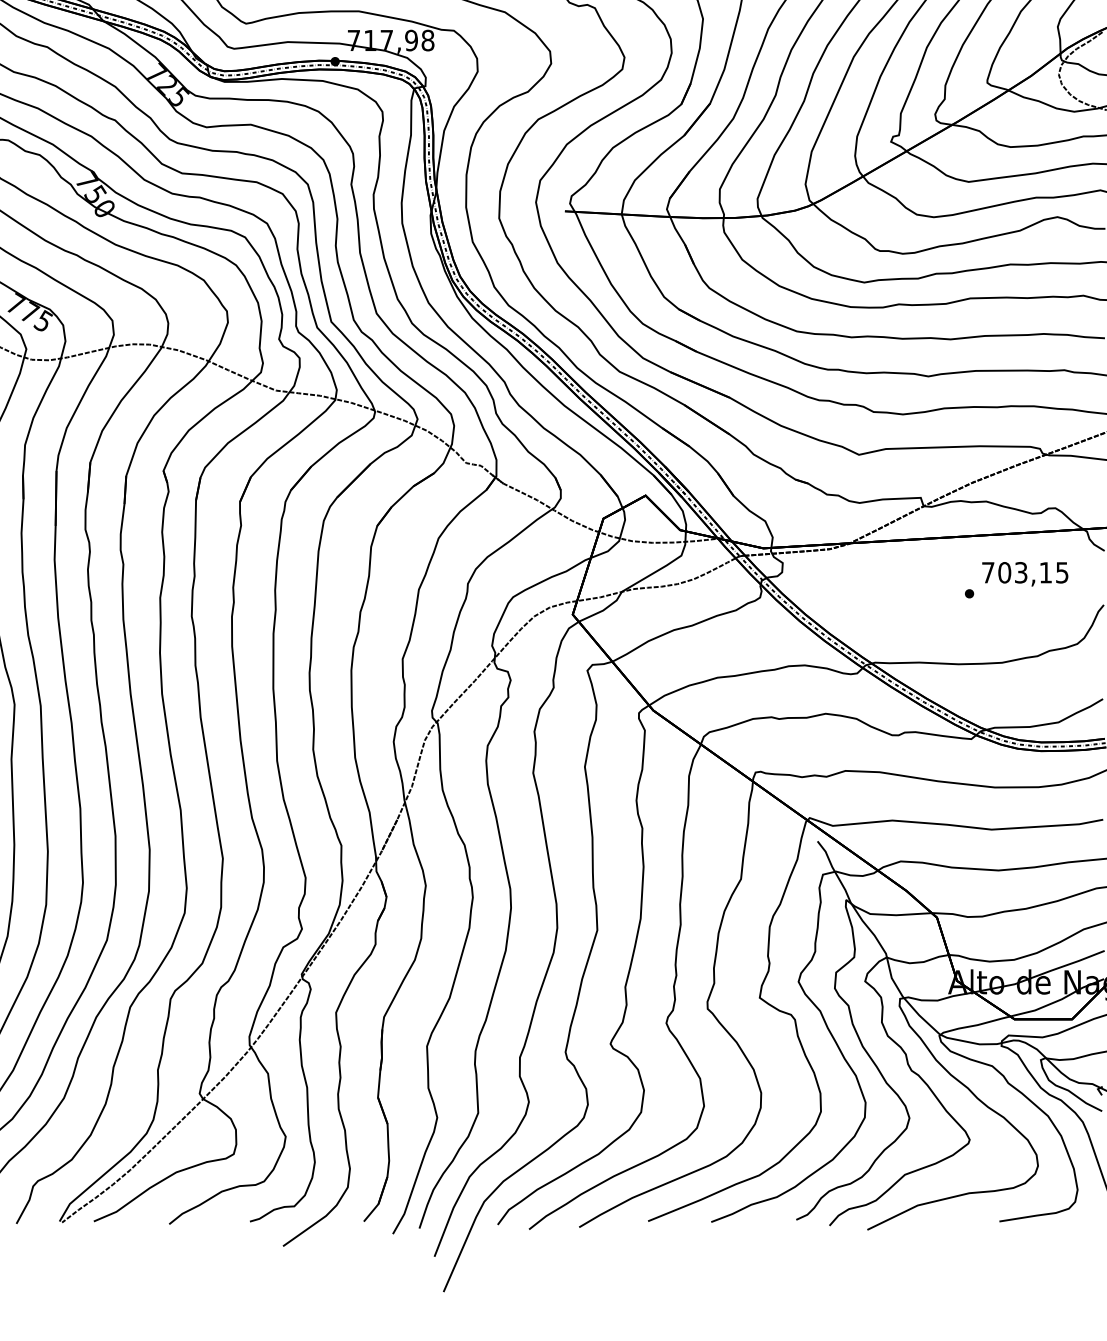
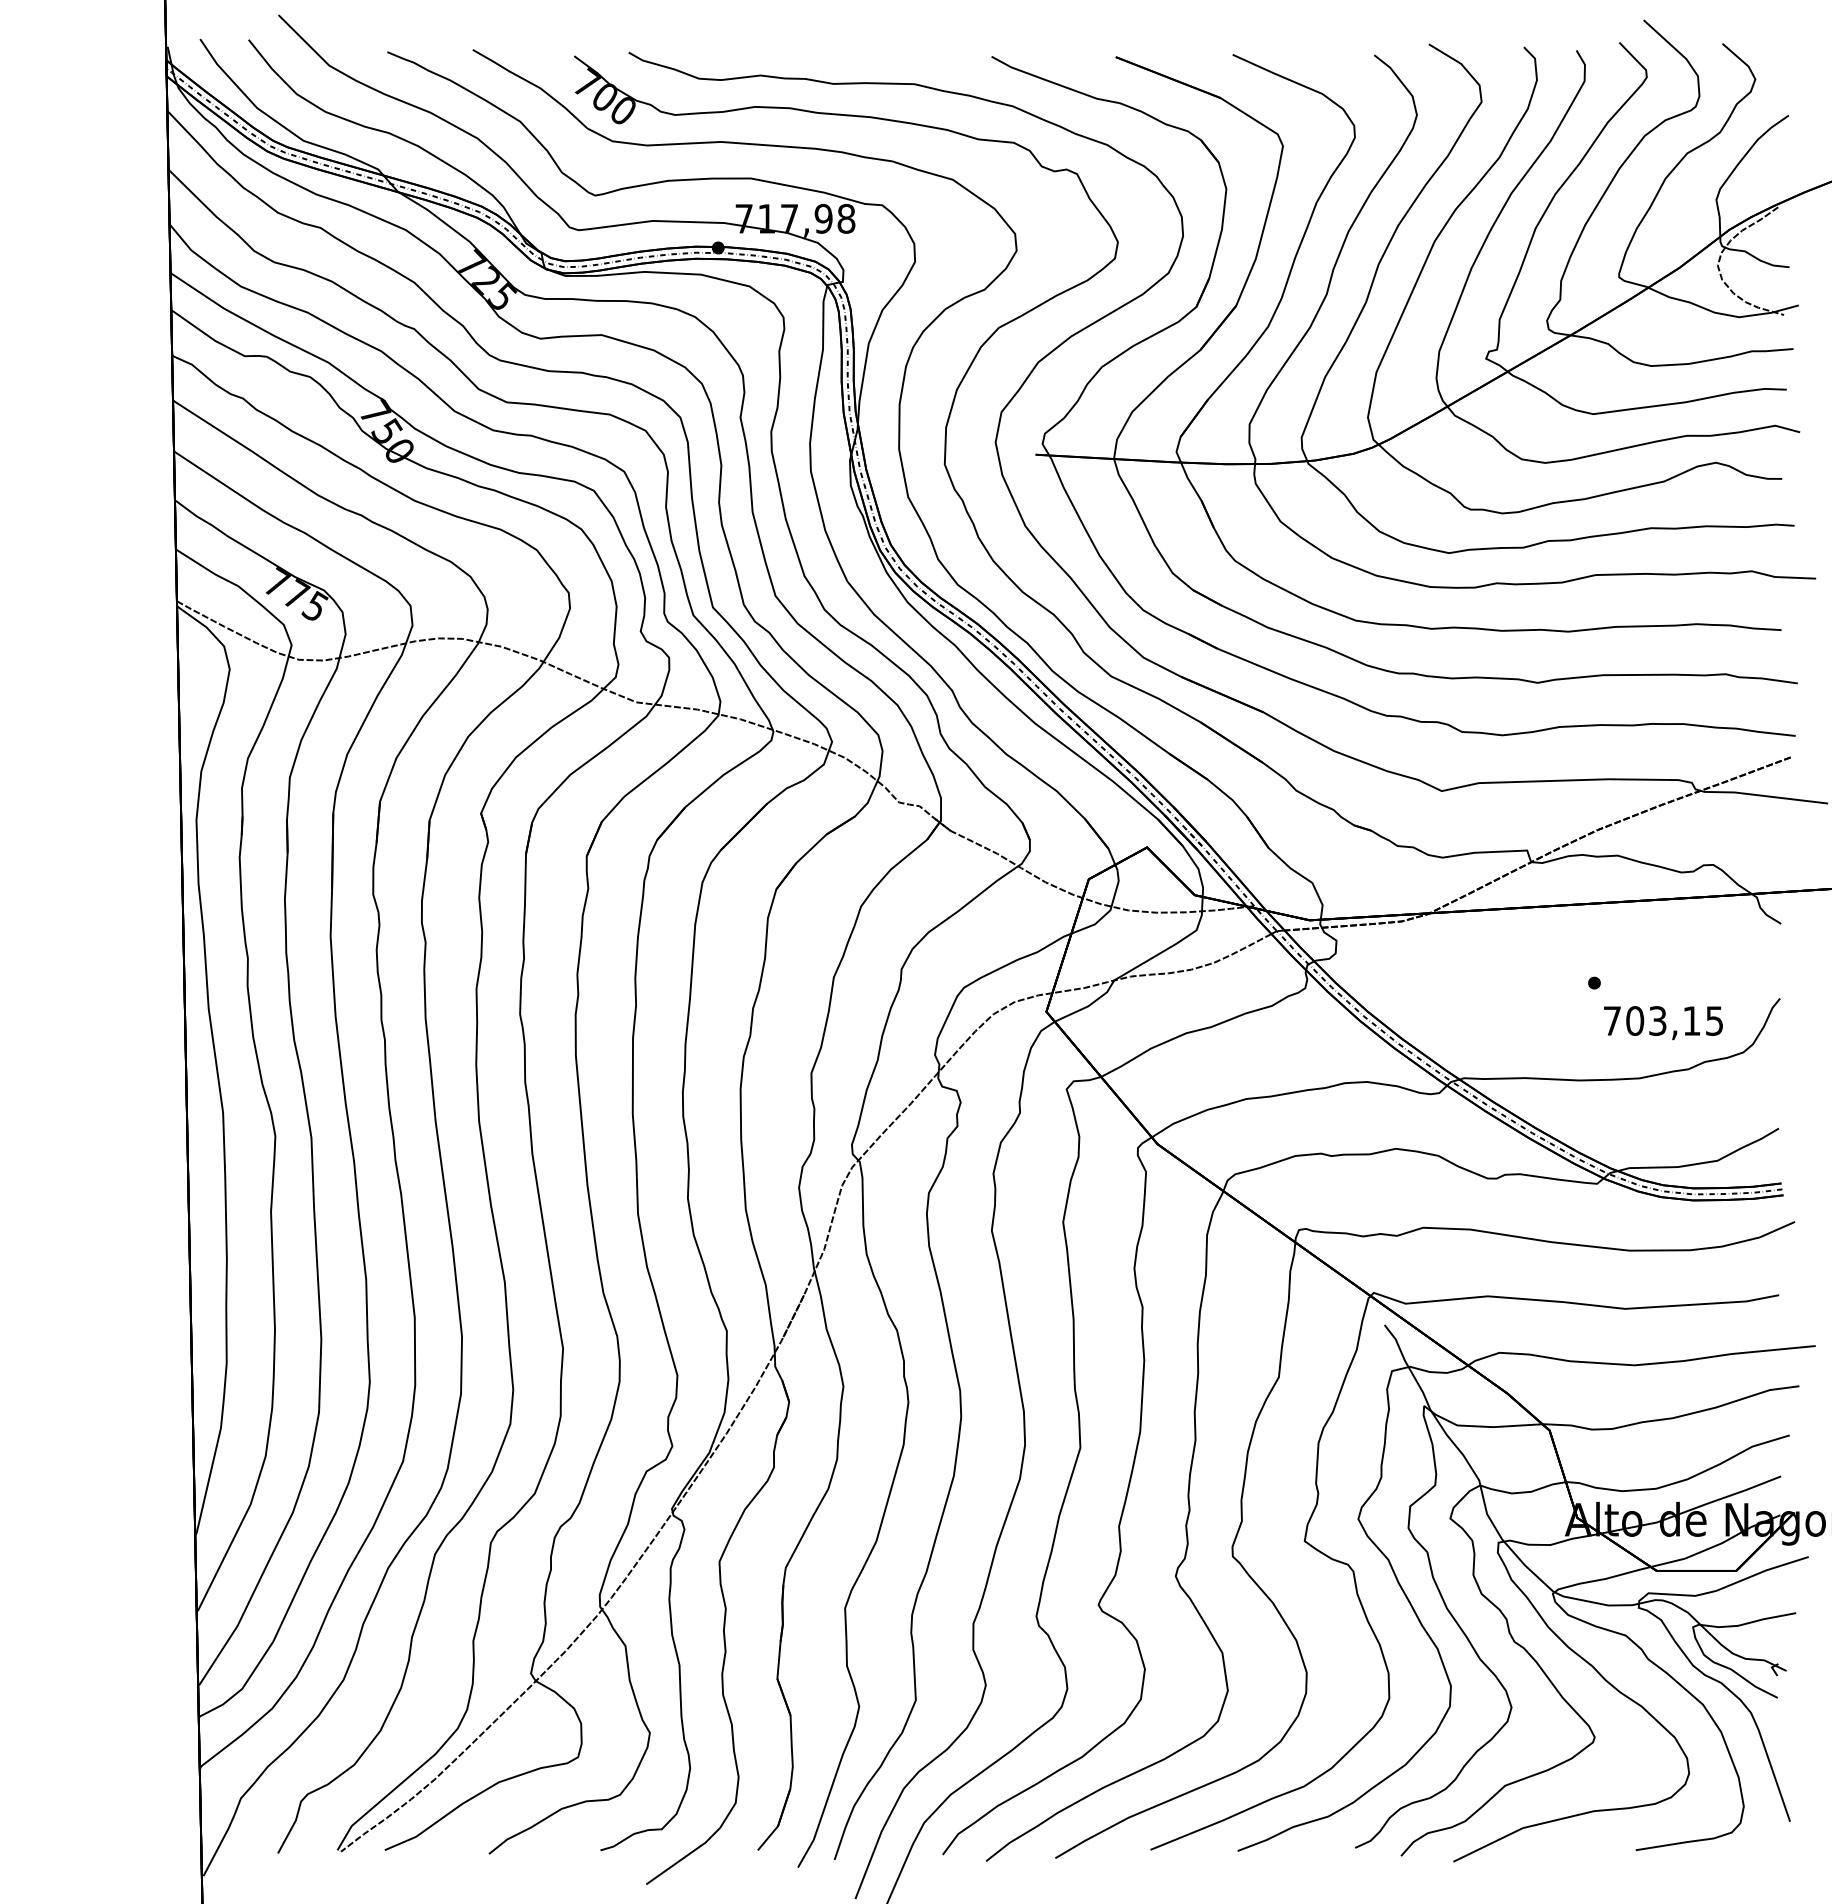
text: (1025, 574) -> (1663, 1023), moved

